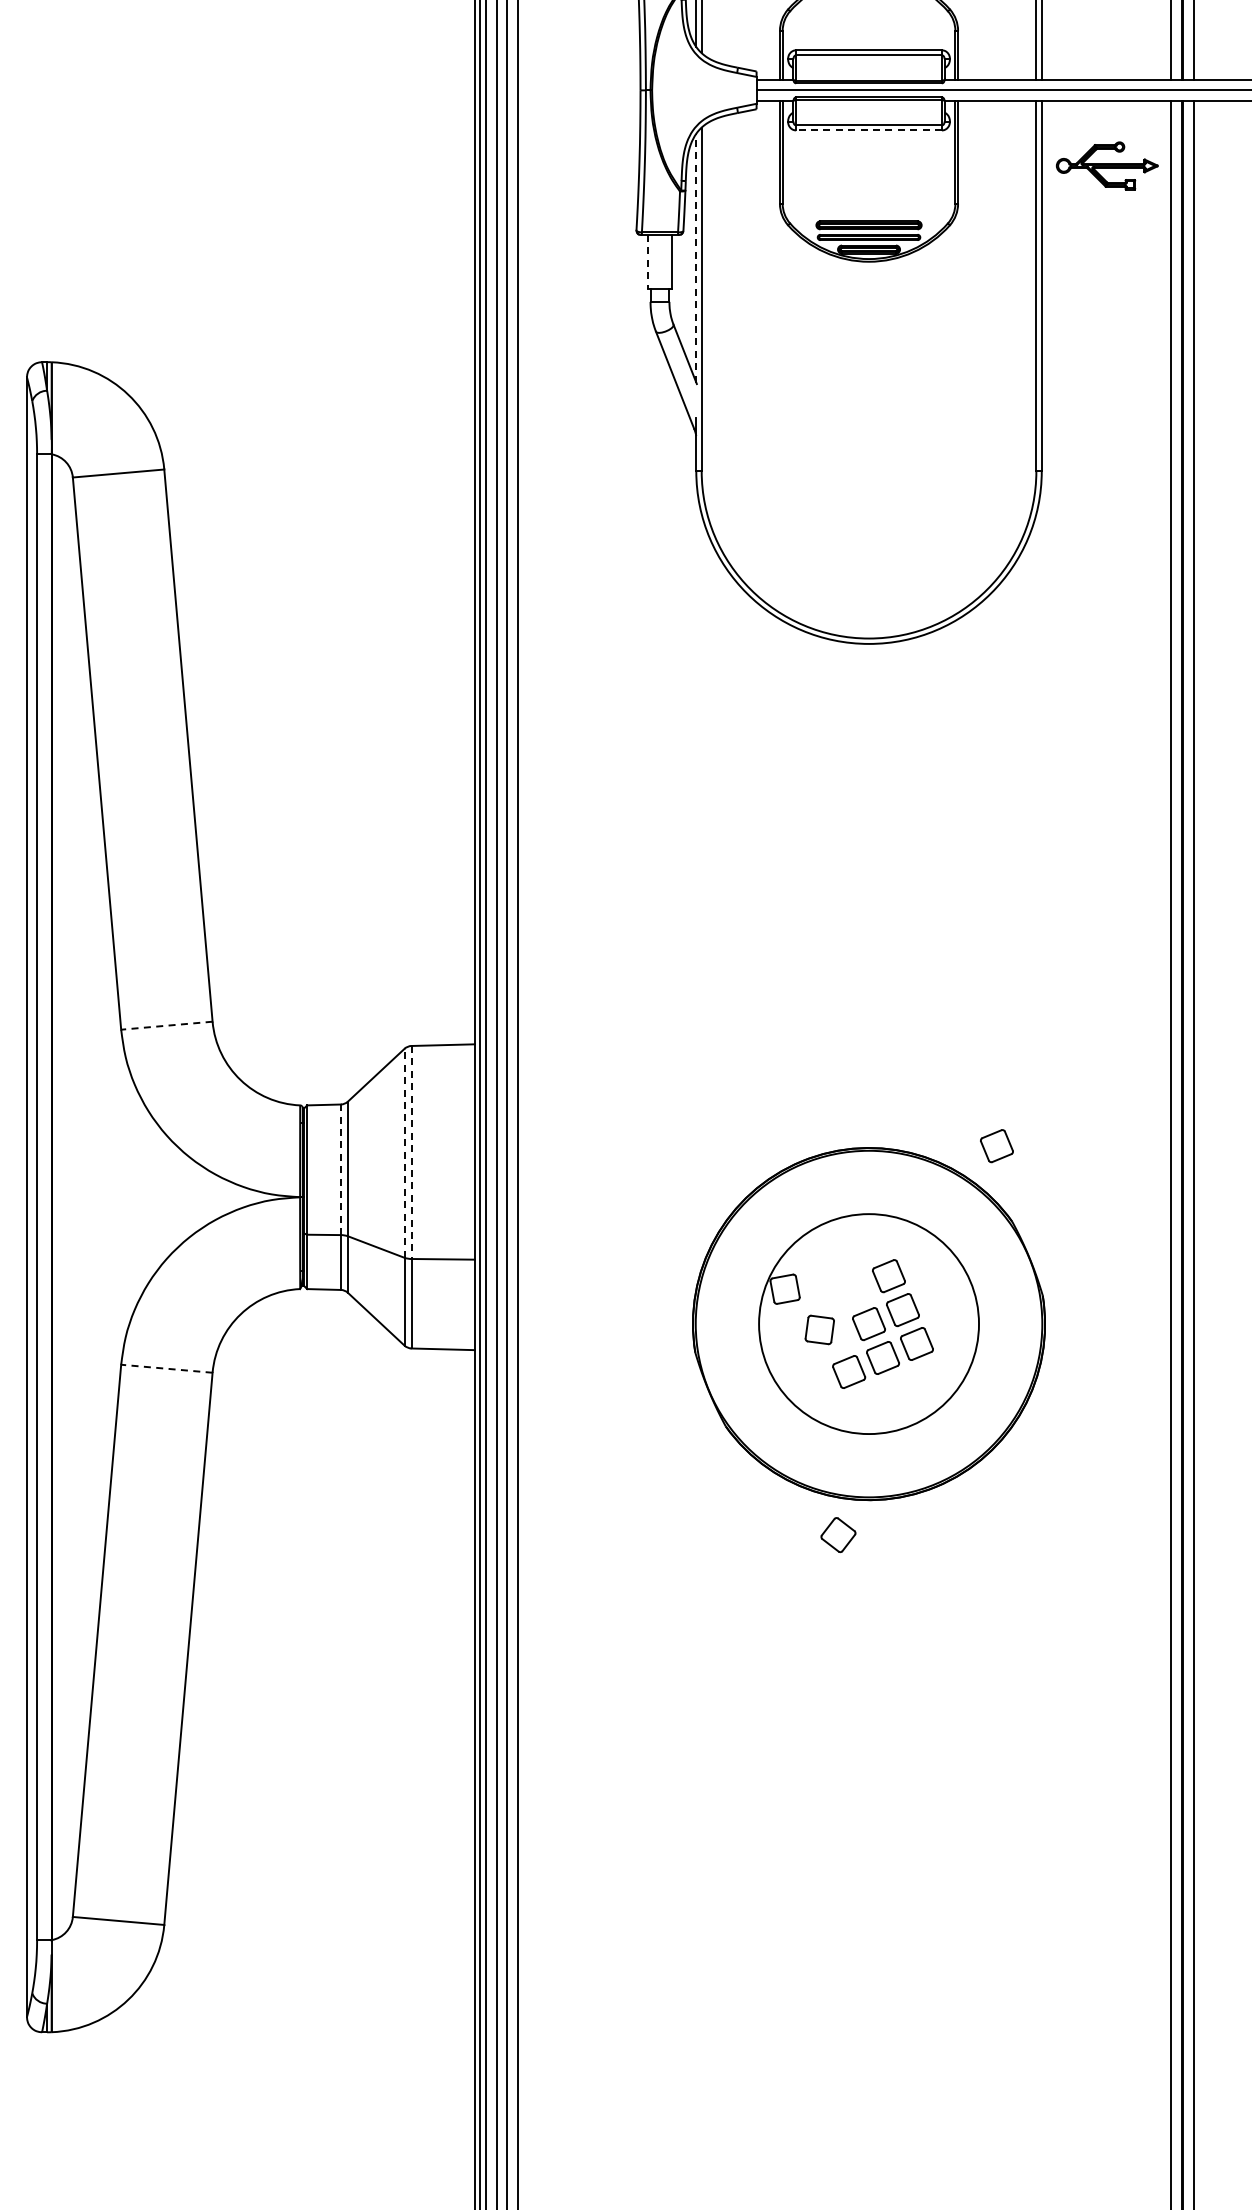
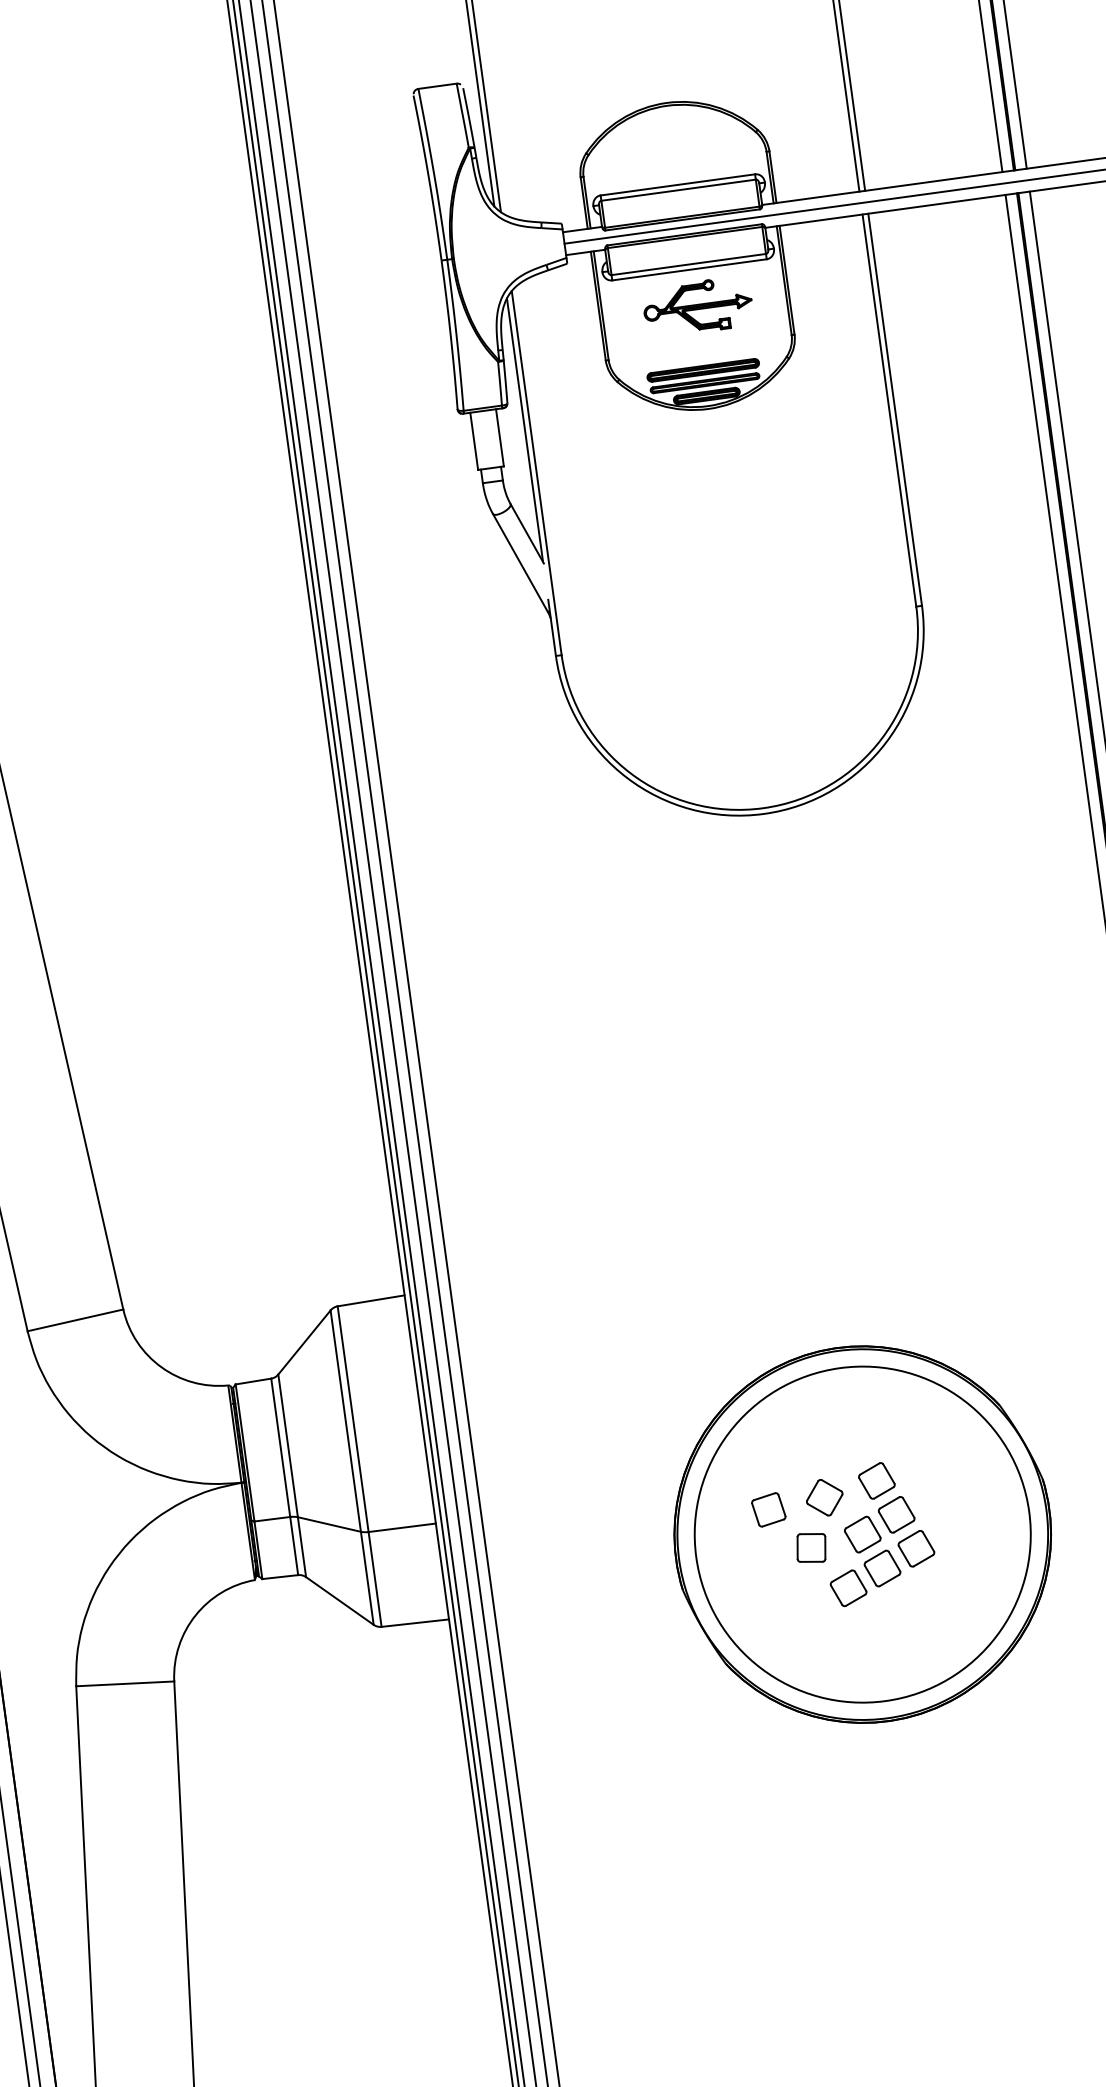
line: (869, 130) -> (690, 269), dashed -> solid
part: (1106, 165) -> (697, 306), moved
line: (696, 257) -> (525, 429), dashed -> solid
line: (647, 262) -> (473, 441), dashed -> solid
line: (166, 1025) -> (75, 1320), dashed -> solid
part: (996, 1146) -> (972, 1327), removed
line: (404, 1152) -> (345, 1420), dashed -> solid
line: (411, 1152) -> (353, 1419), dashed -> solid
line: (340, 1169) -> (280, 1447), dashed -> solid
circle: (868, 1323) -> (862, 1534), size x1.43
line: (166, 1368) -> (124, 1683), dashed -> solid
part: (838, 1535) -> (824, 1498), moved

